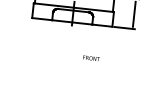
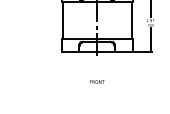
text: (91, 57) -> (97, 81), moved

